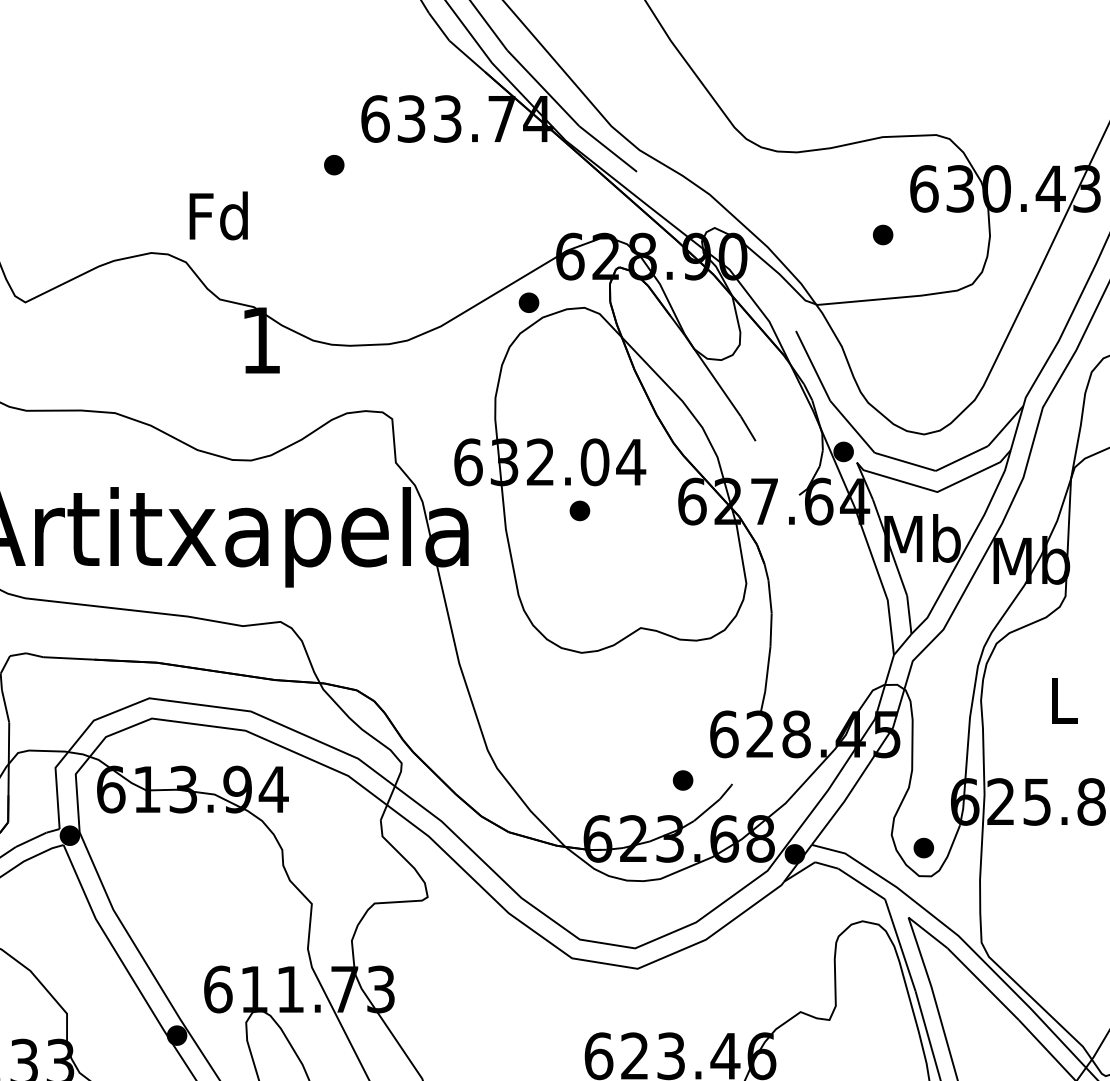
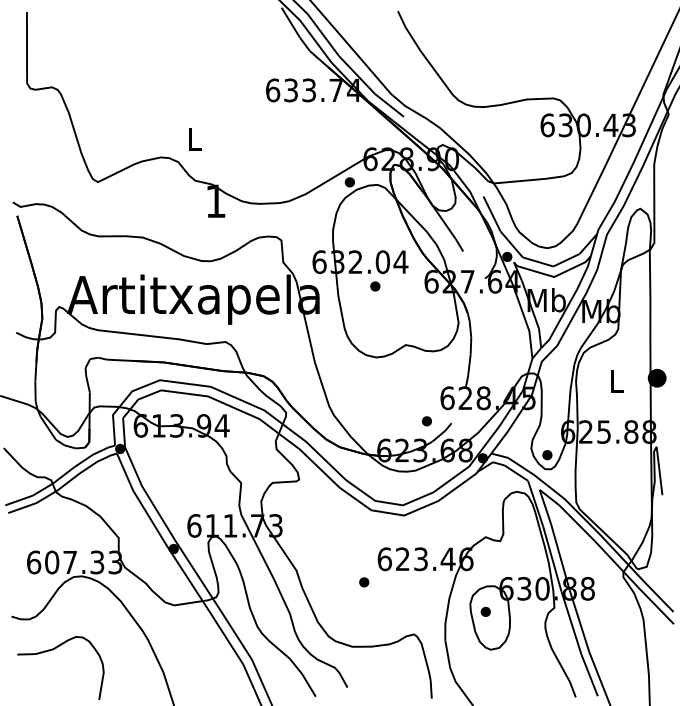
part: (334, 165) -> (252, 113), removed
text: (218, 215) -> (194, 138), Fd -> L
part: (882, 235) -> (526, 148), removed

